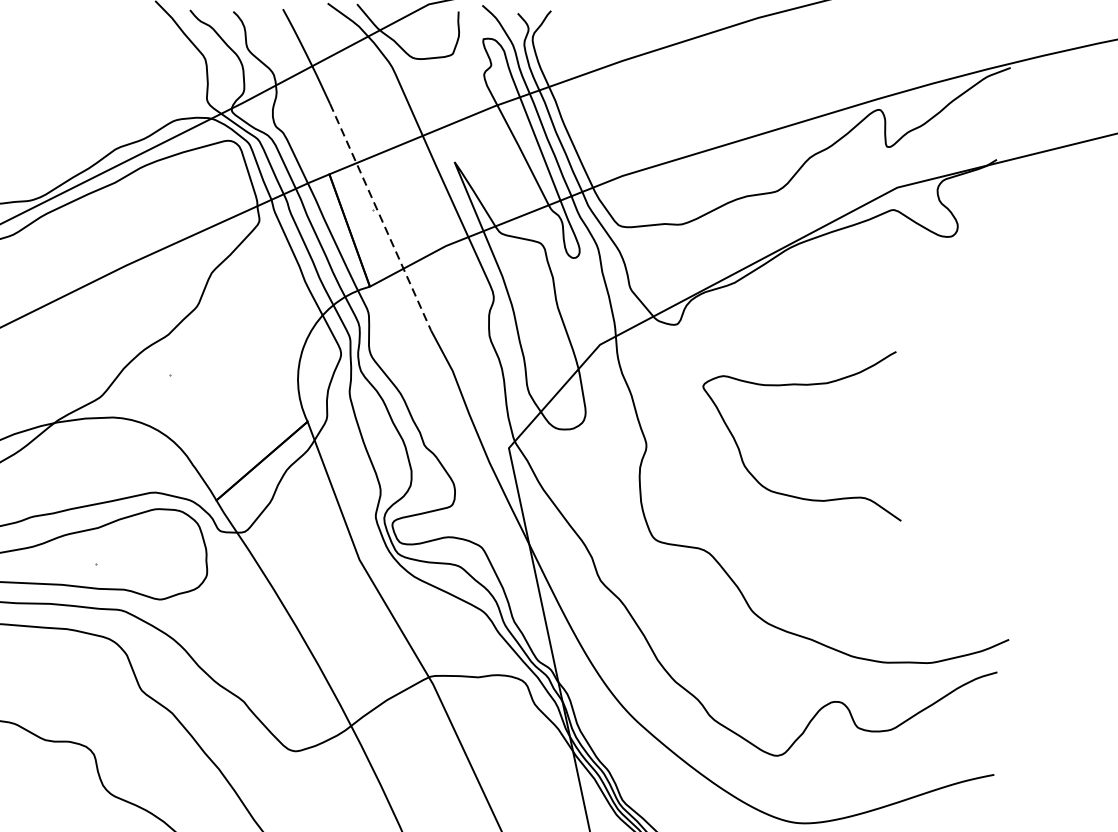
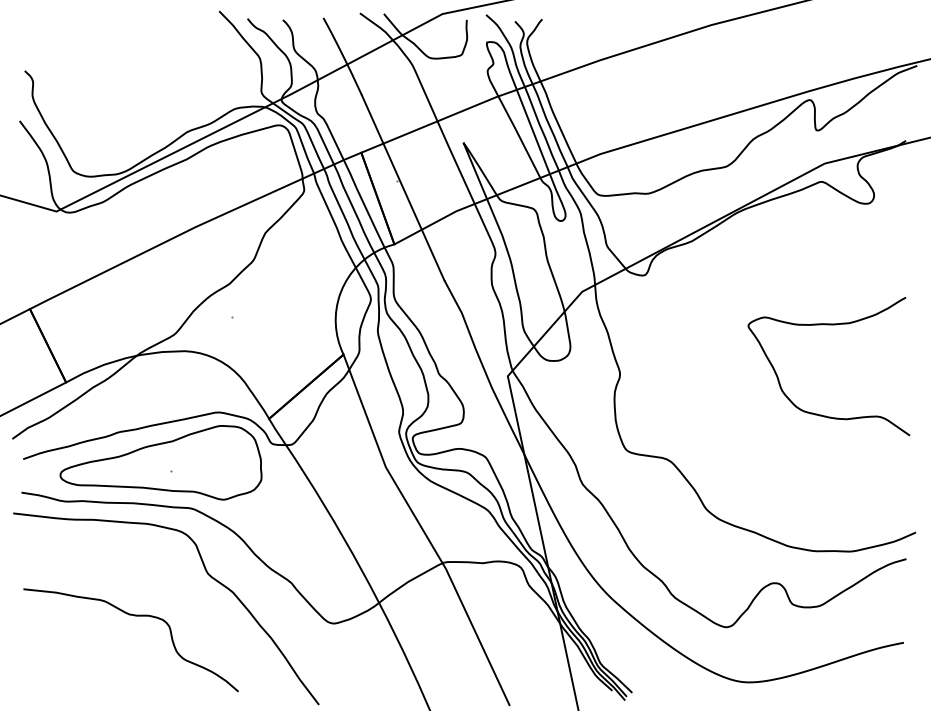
line: (381, 218) -> (403, 188), dashed -> solid
curve: (801, 386) -> (828, 325), moved

